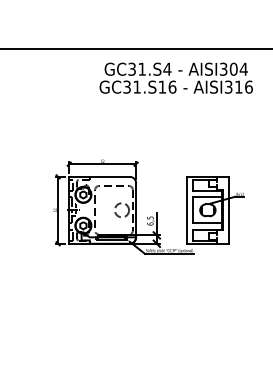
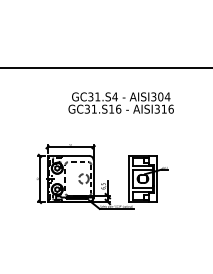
text: (175, 77) -> (120, 102), moved

